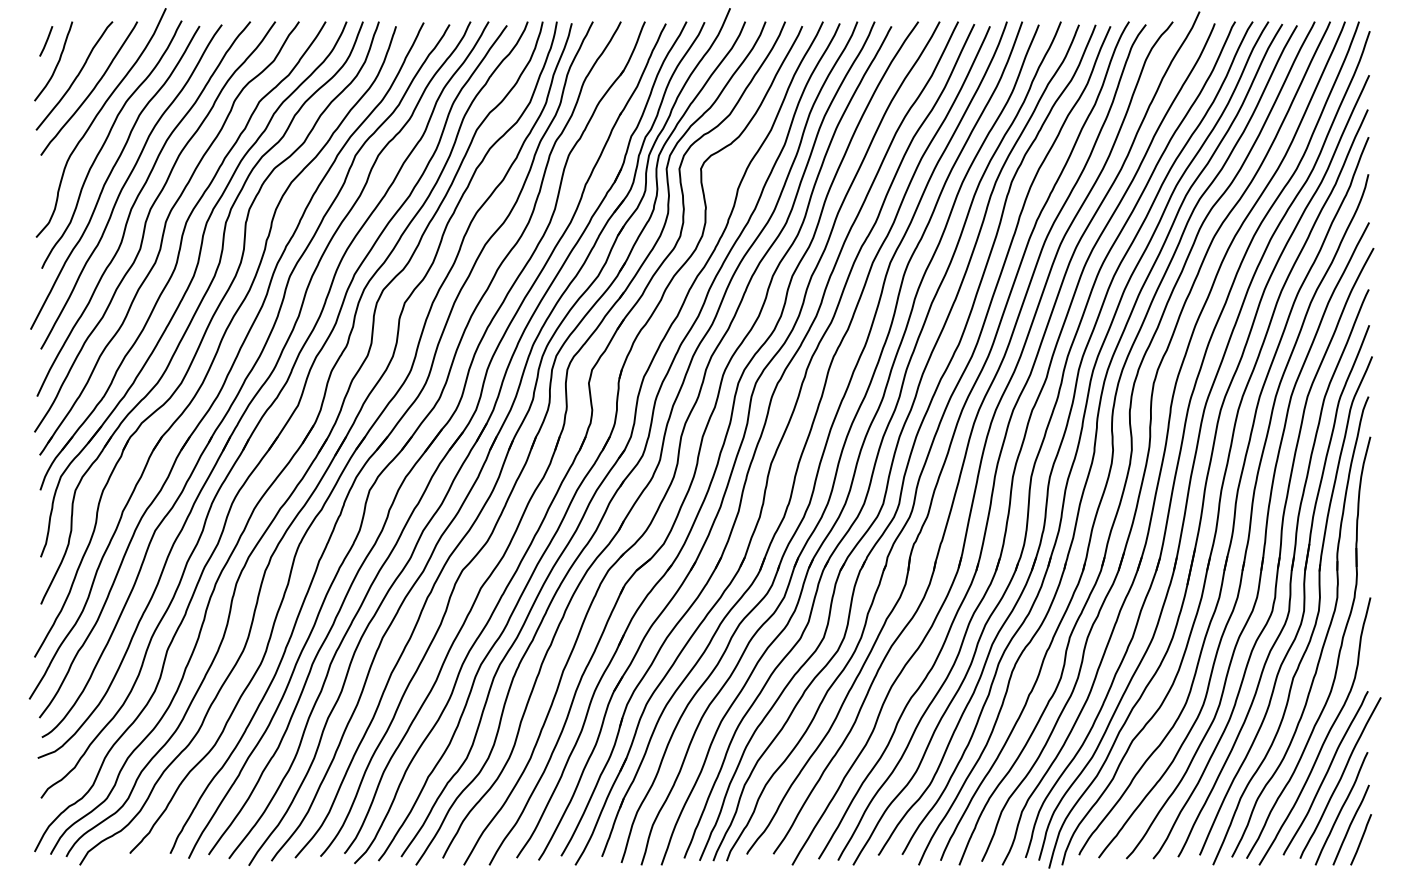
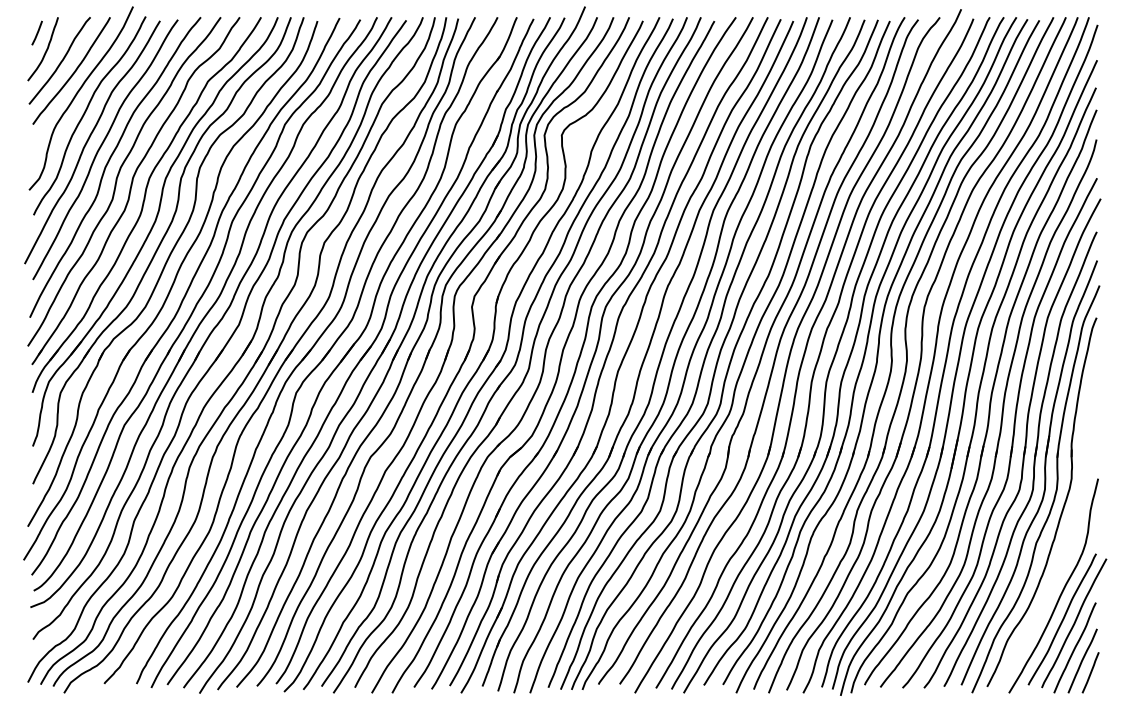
part: (1338, 652) -> (1072, 522), removed

